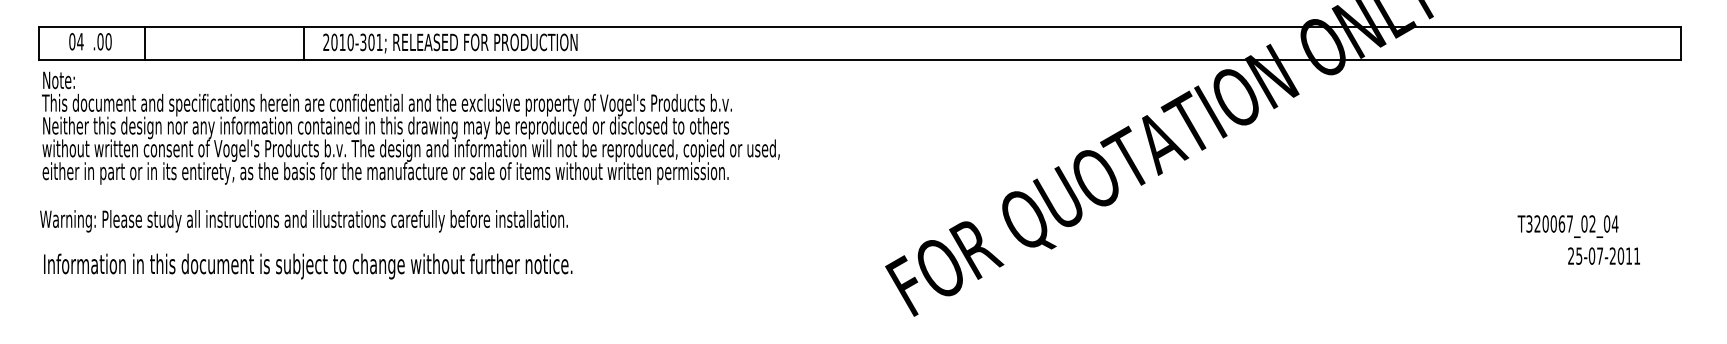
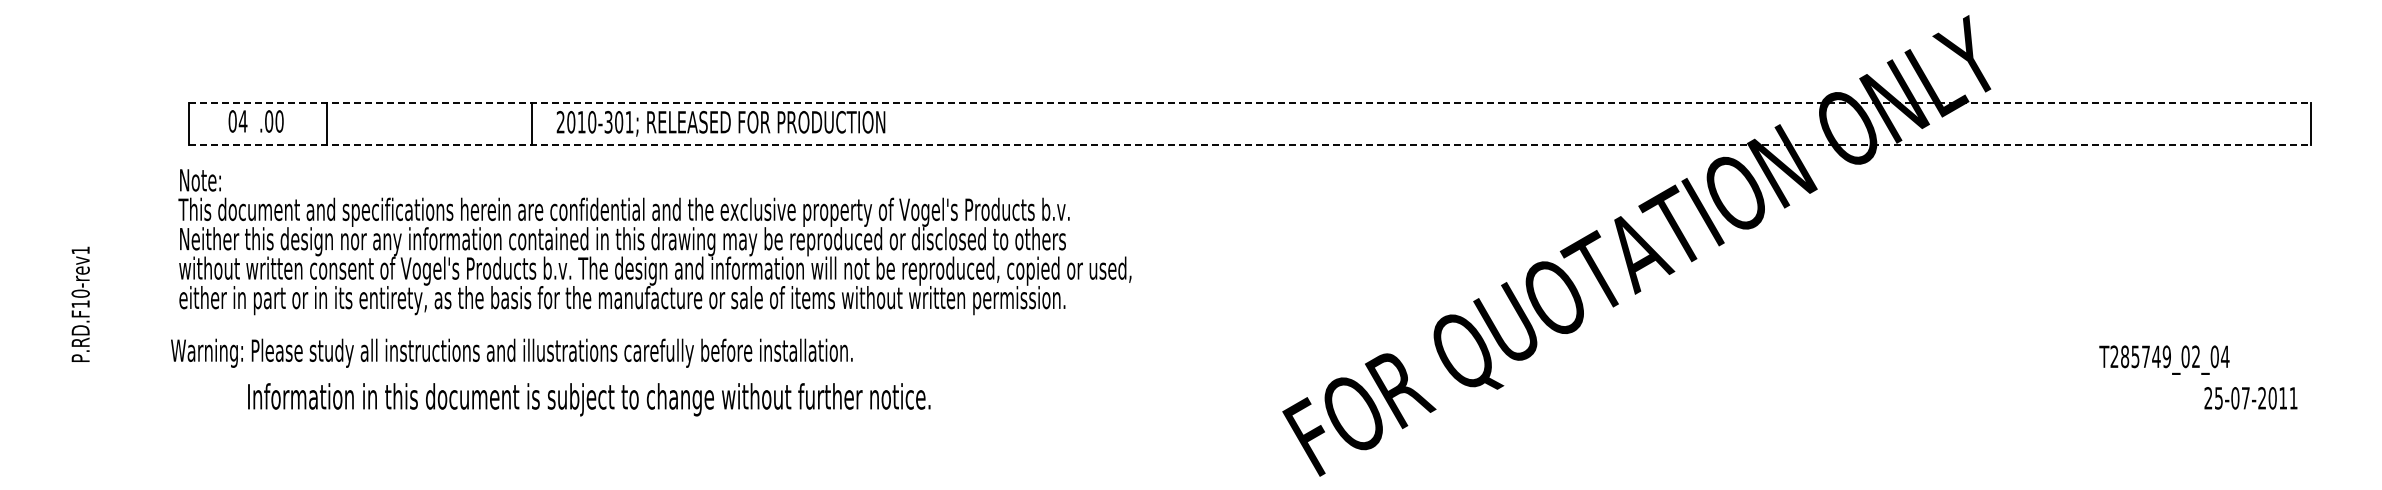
line: (859, 27) -> (1249, 102), solid -> dashed
line: (859, 60) -> (1249, 145), solid -> dashed
text: (410, 128) -> (654, 242), moved
text: (303, 220) -> (511, 352), moved
text: (1549, 223) -> (2140, 356), T320067_02_04 -> T285749_02_04
text: (1603, 256) -> (2250, 398), moved
text: (308, 266) -> (589, 399), moved

